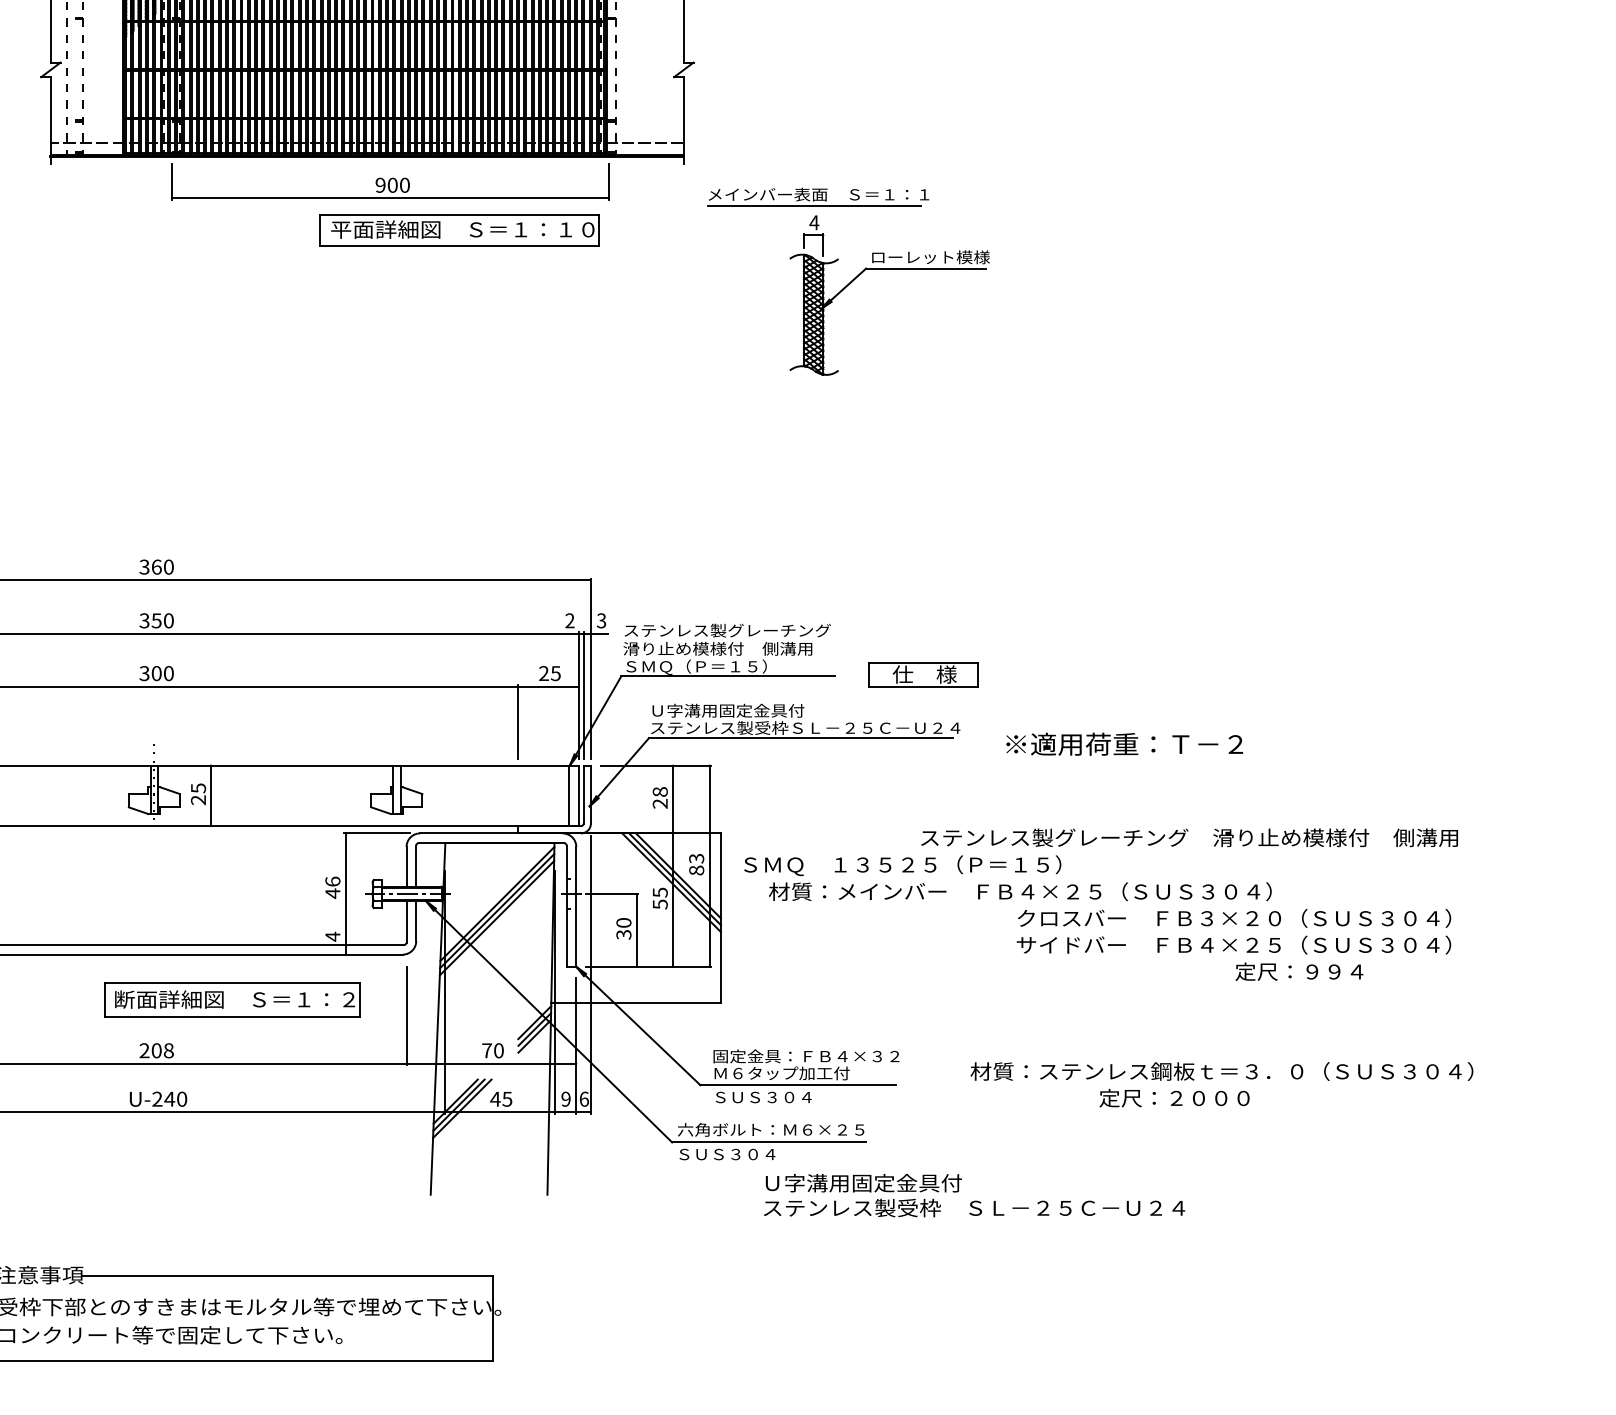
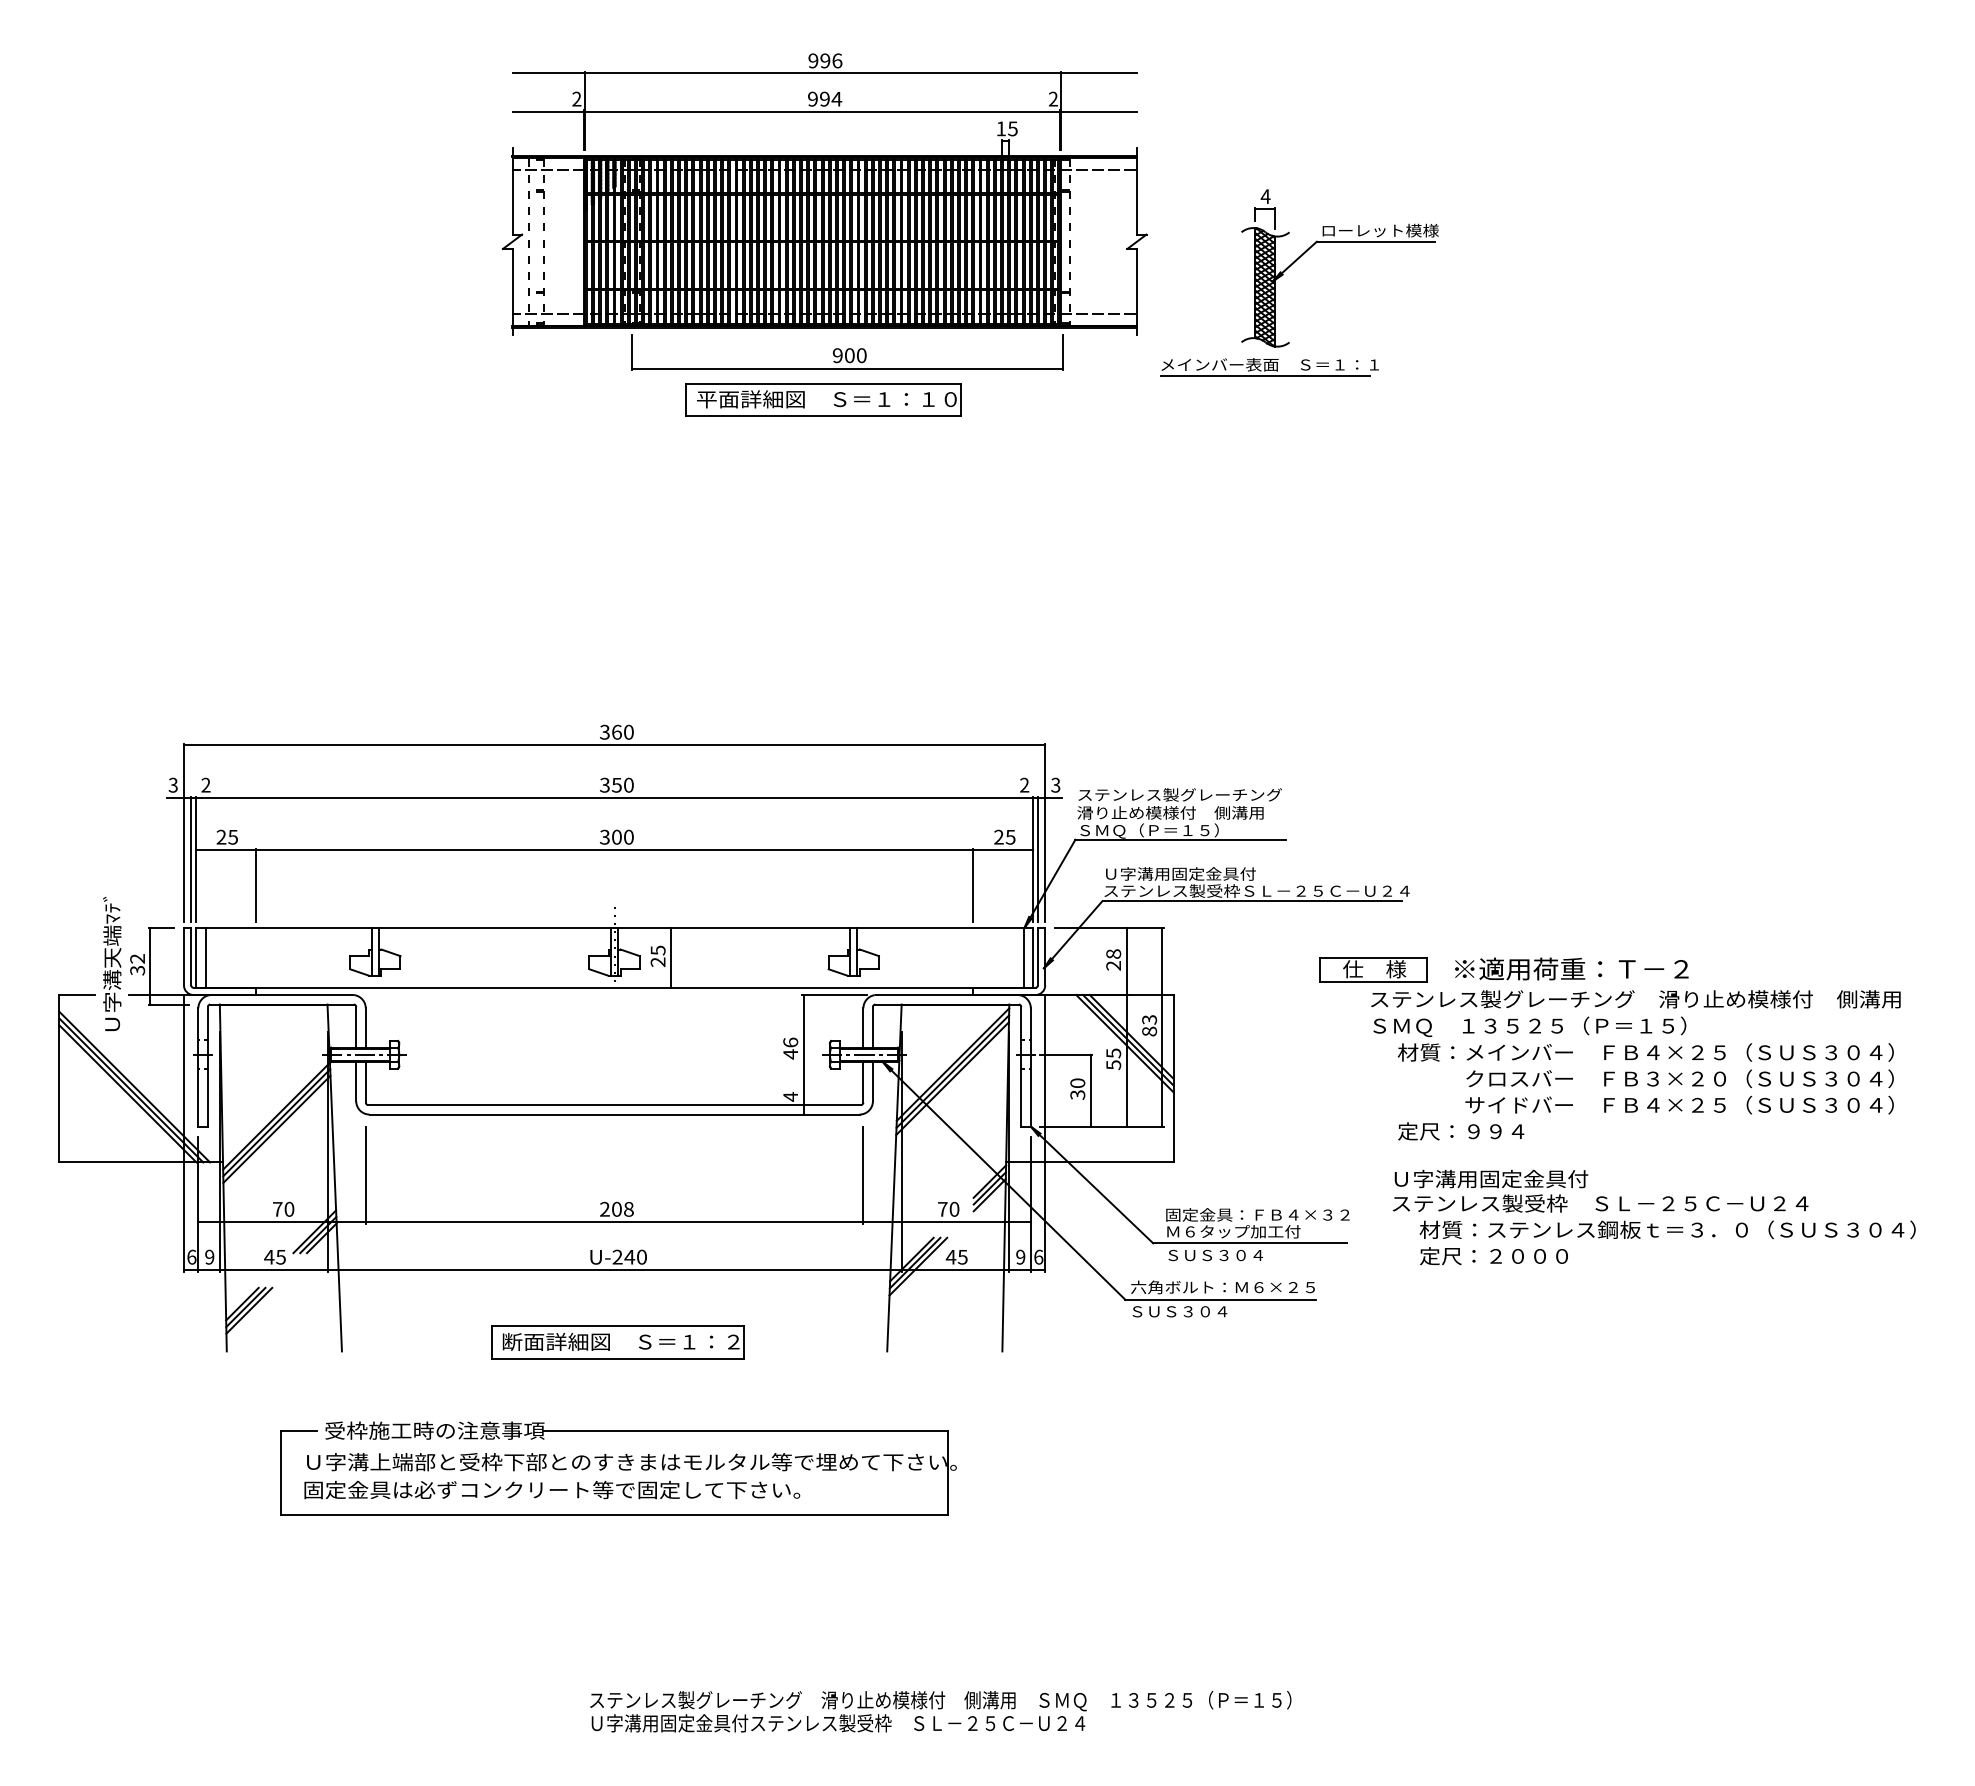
part: (459, 229) -> (823, 399), moved
part: (889, 269) -> (1339, 242), moved
part: (923, 674) -> (1373, 969), moved
text: (1124, 743) -> (1571, 968), moved
text: (1007, 877) -> (1633, 1038), moved
text: (1299, 971) -> (1461, 1131), moved
part: (231, 1000) -> (617, 1342), moved
text: (1174, 1098) -> (1493, 1256), moved
text: (974, 1194) -> (1600, 1190), moved

